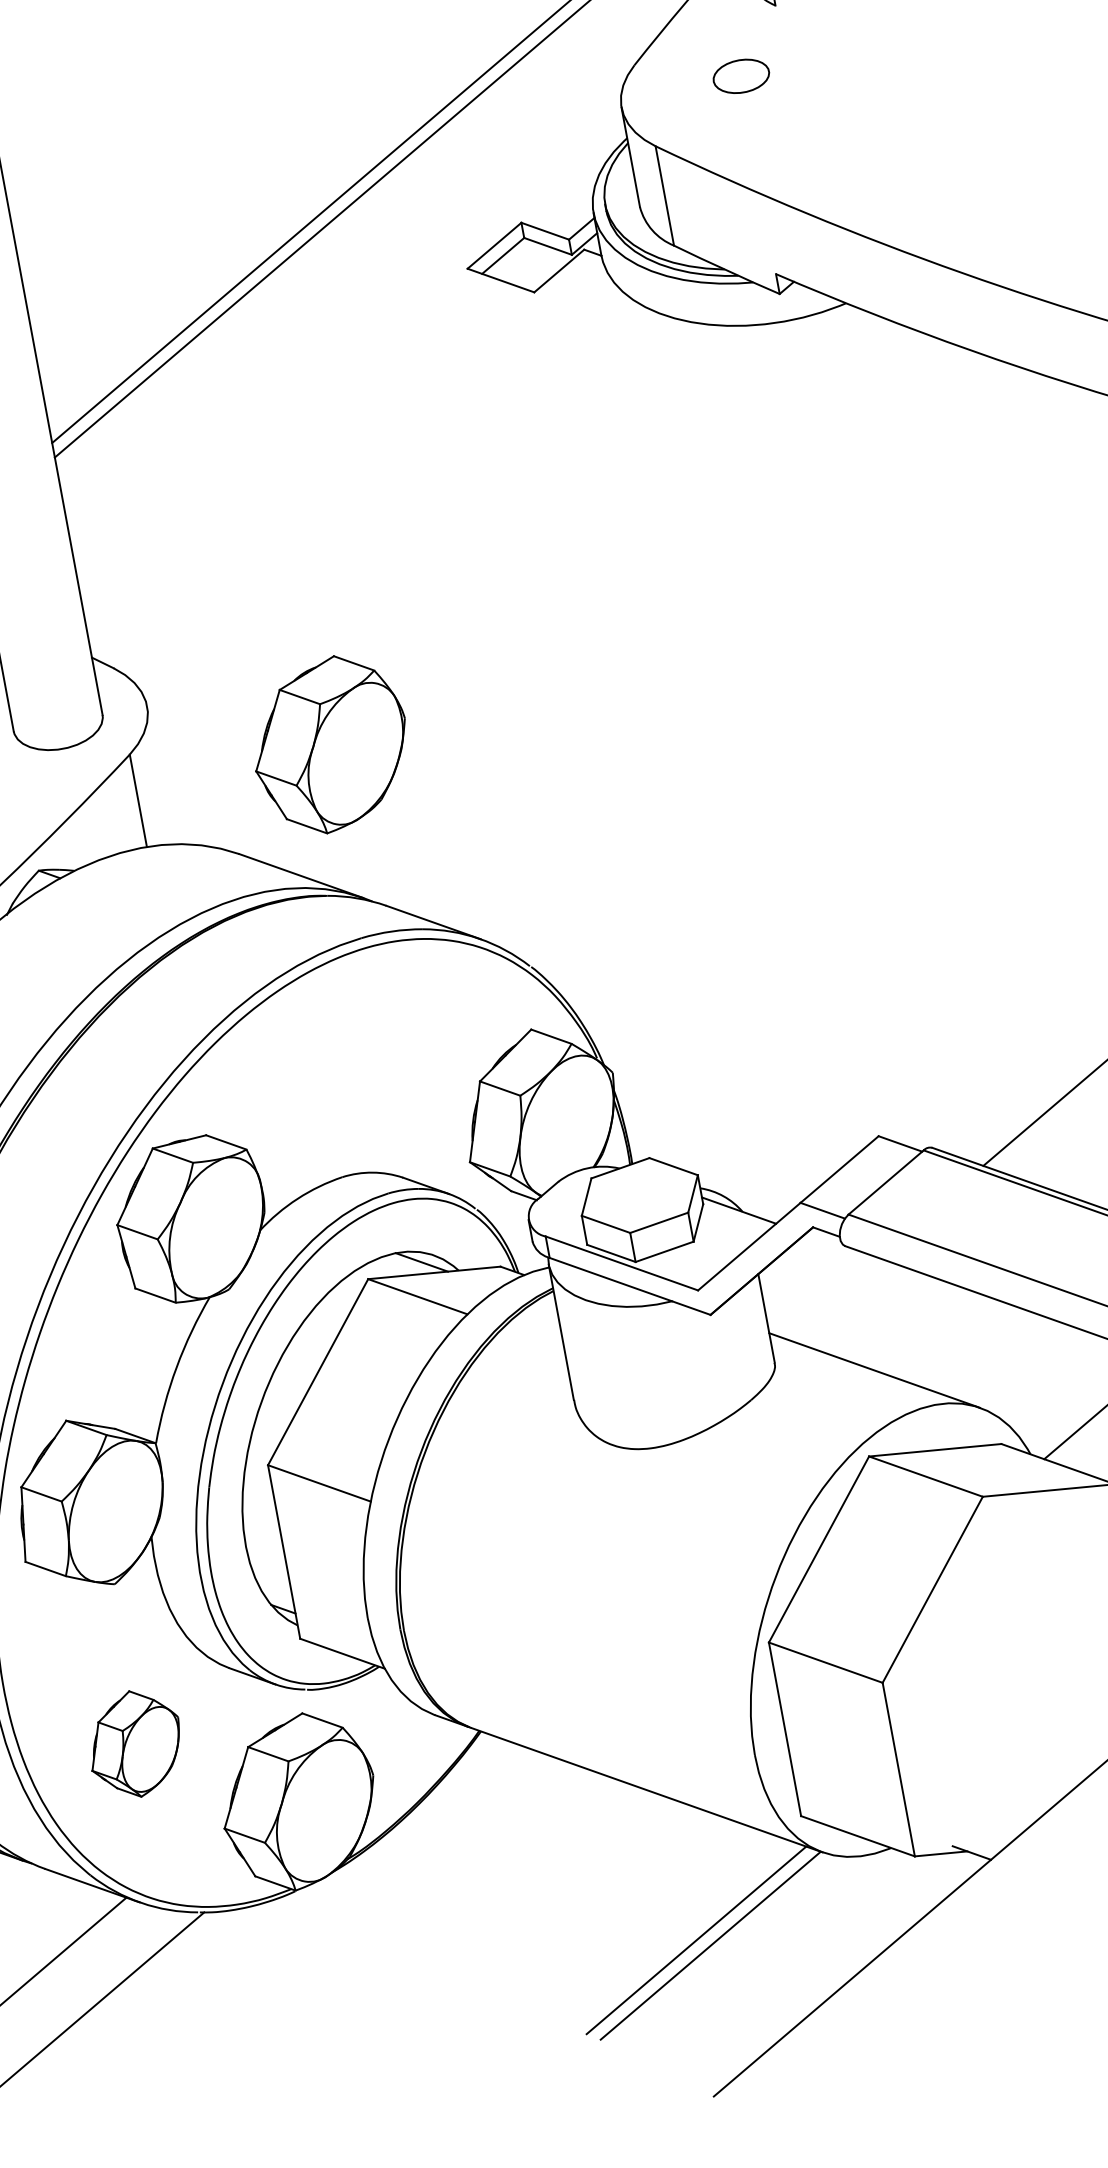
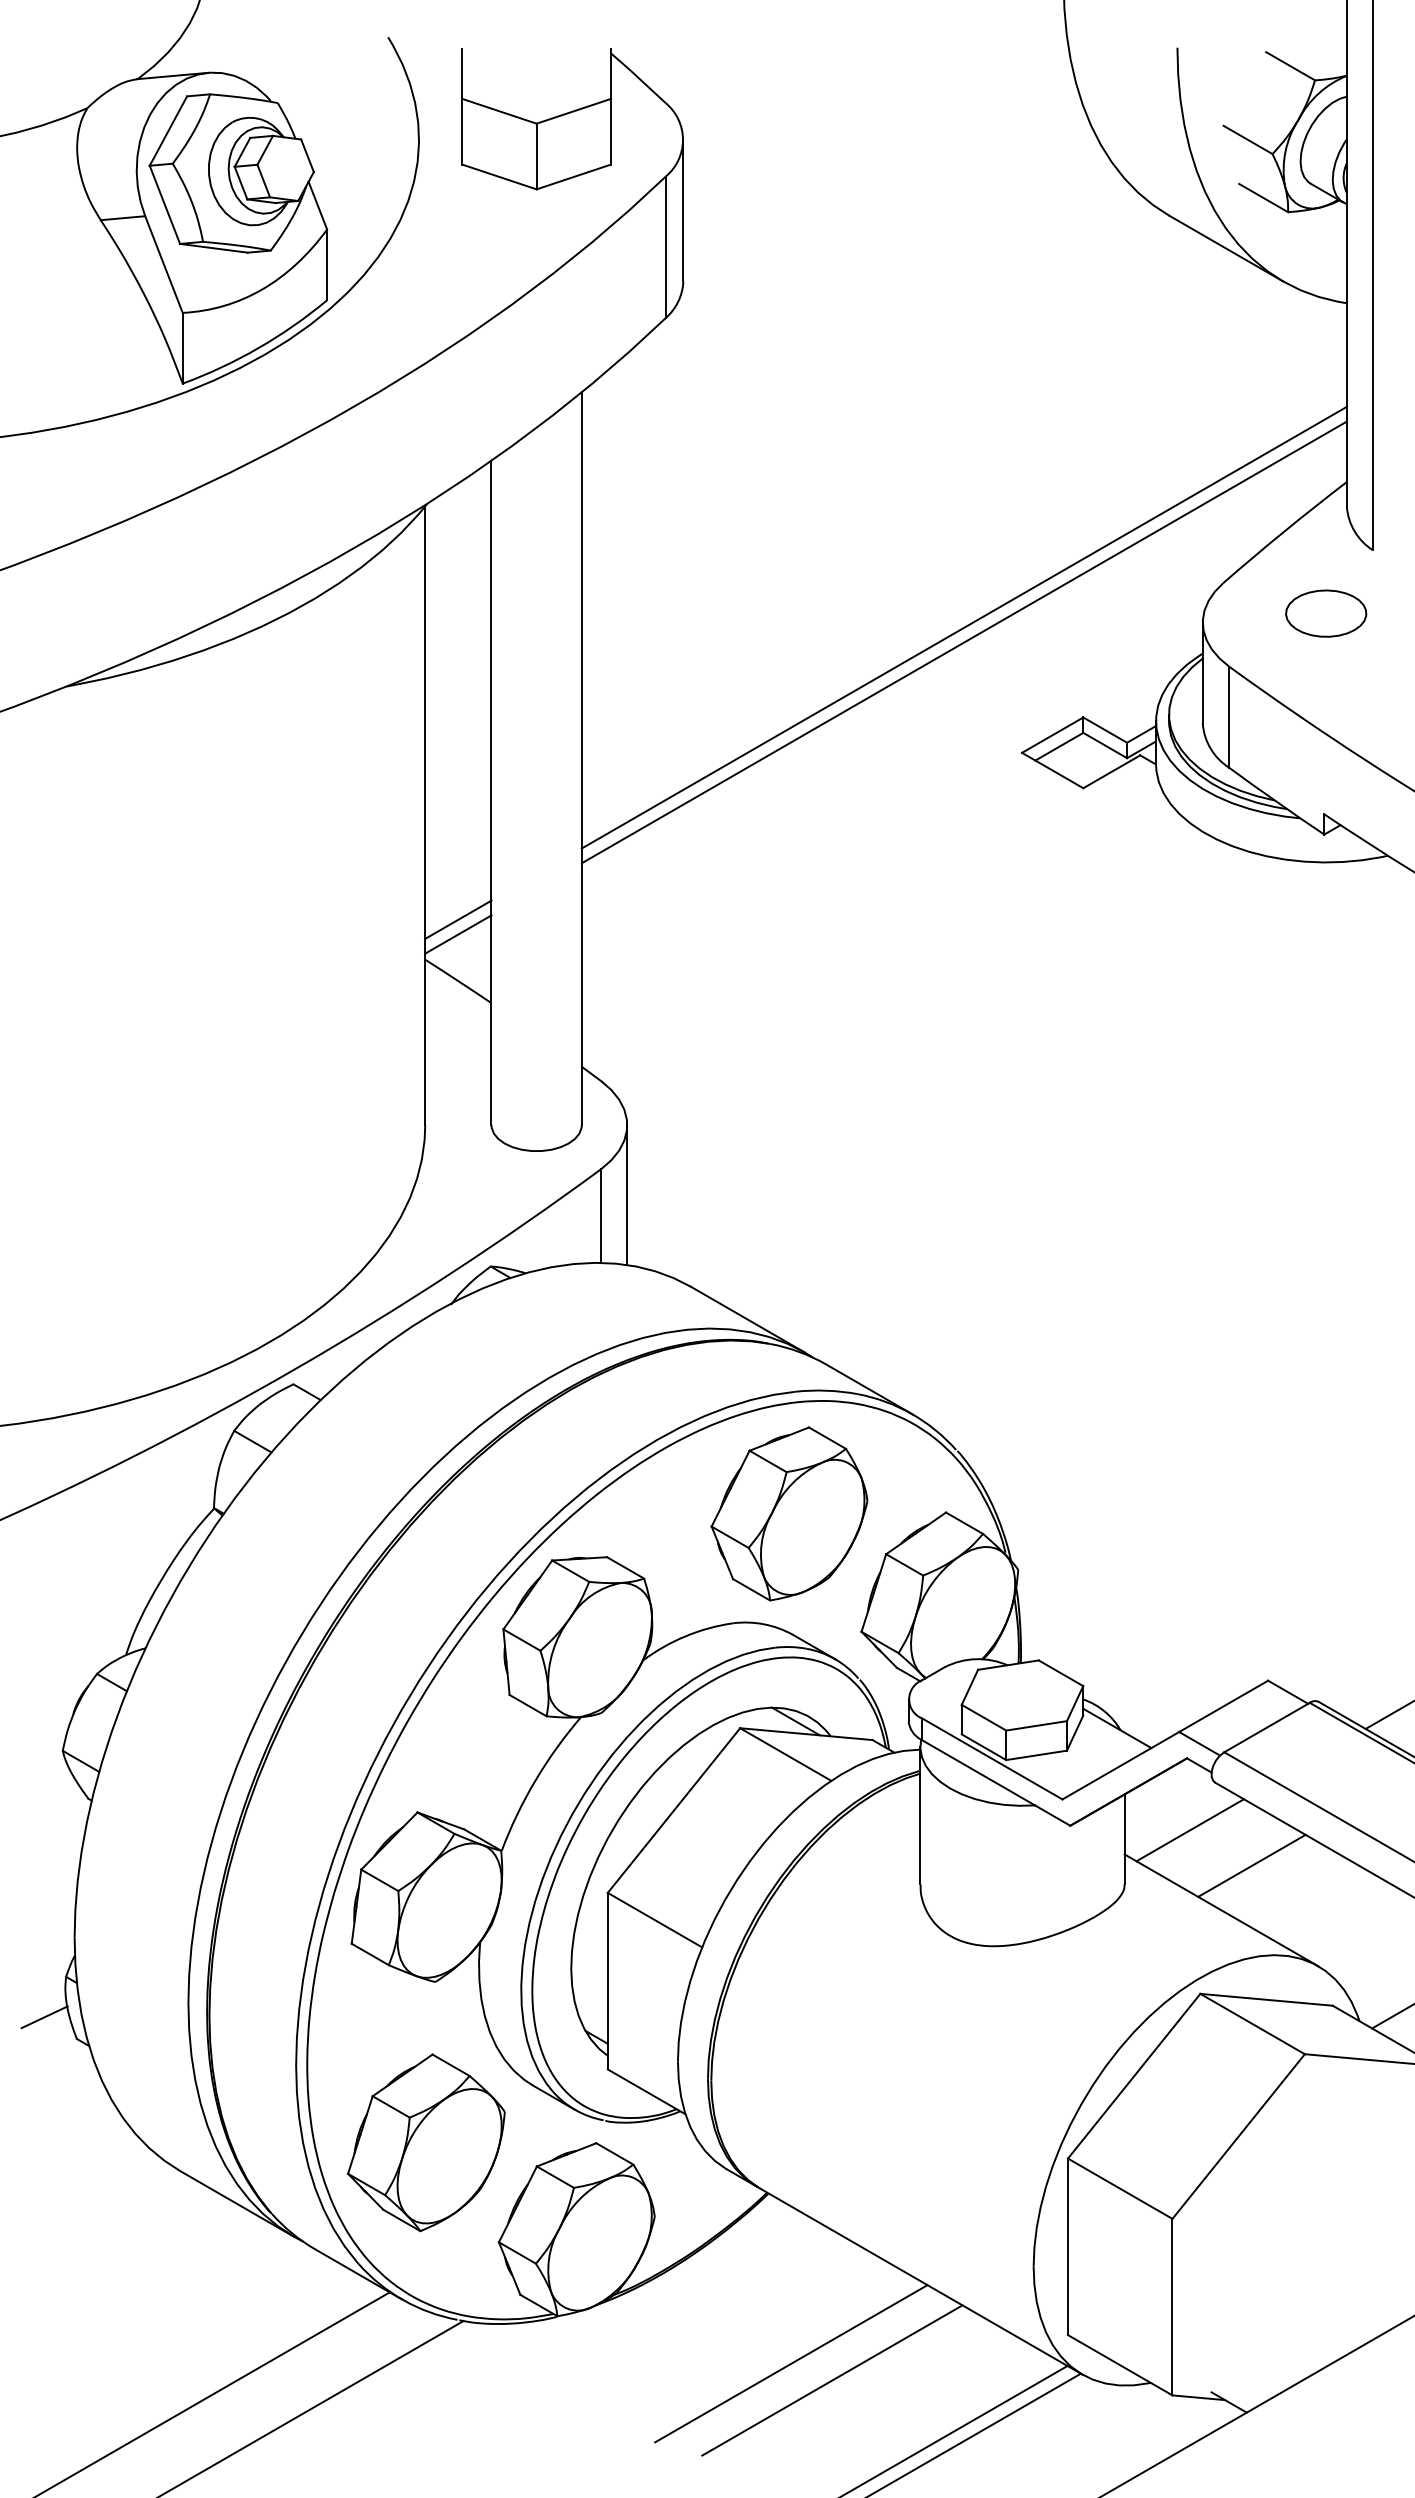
part: (741, 76) -> (1326, 613), size x1.43
part: (330, 744) -> (789, 1513), moved
line: (160, 775) -> (627, 1195), added
line: (828, 1297) -> (1189, 1830), added
line: (895, 1320) -> (1251, 1865), added
part: (135, 1743) -> (426, 2142), size x1.67
line: (534, 1894) -> (791, 2363), added
line: (577, 1903) -> (832, 2380), added

